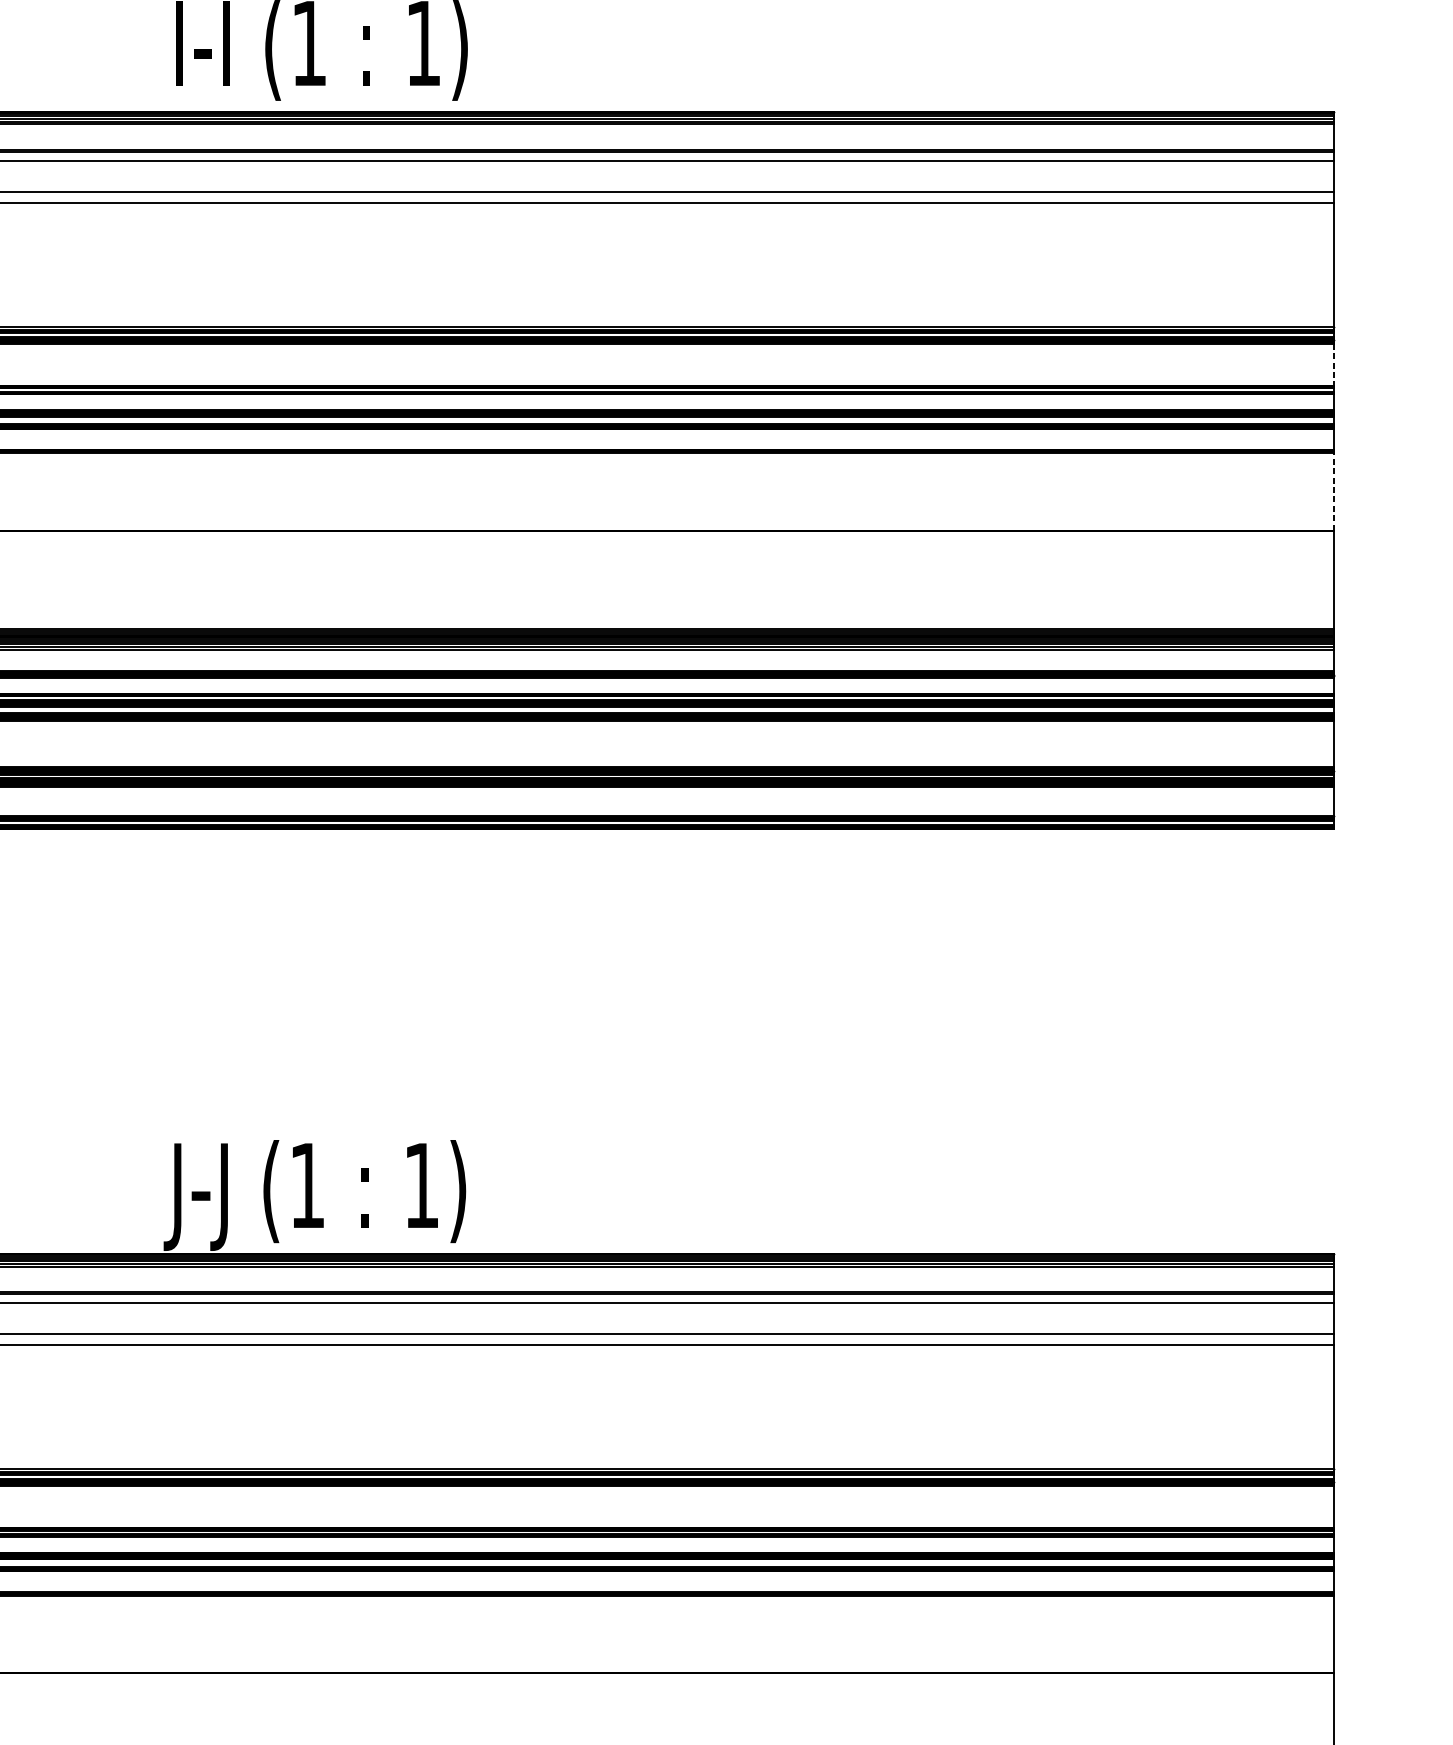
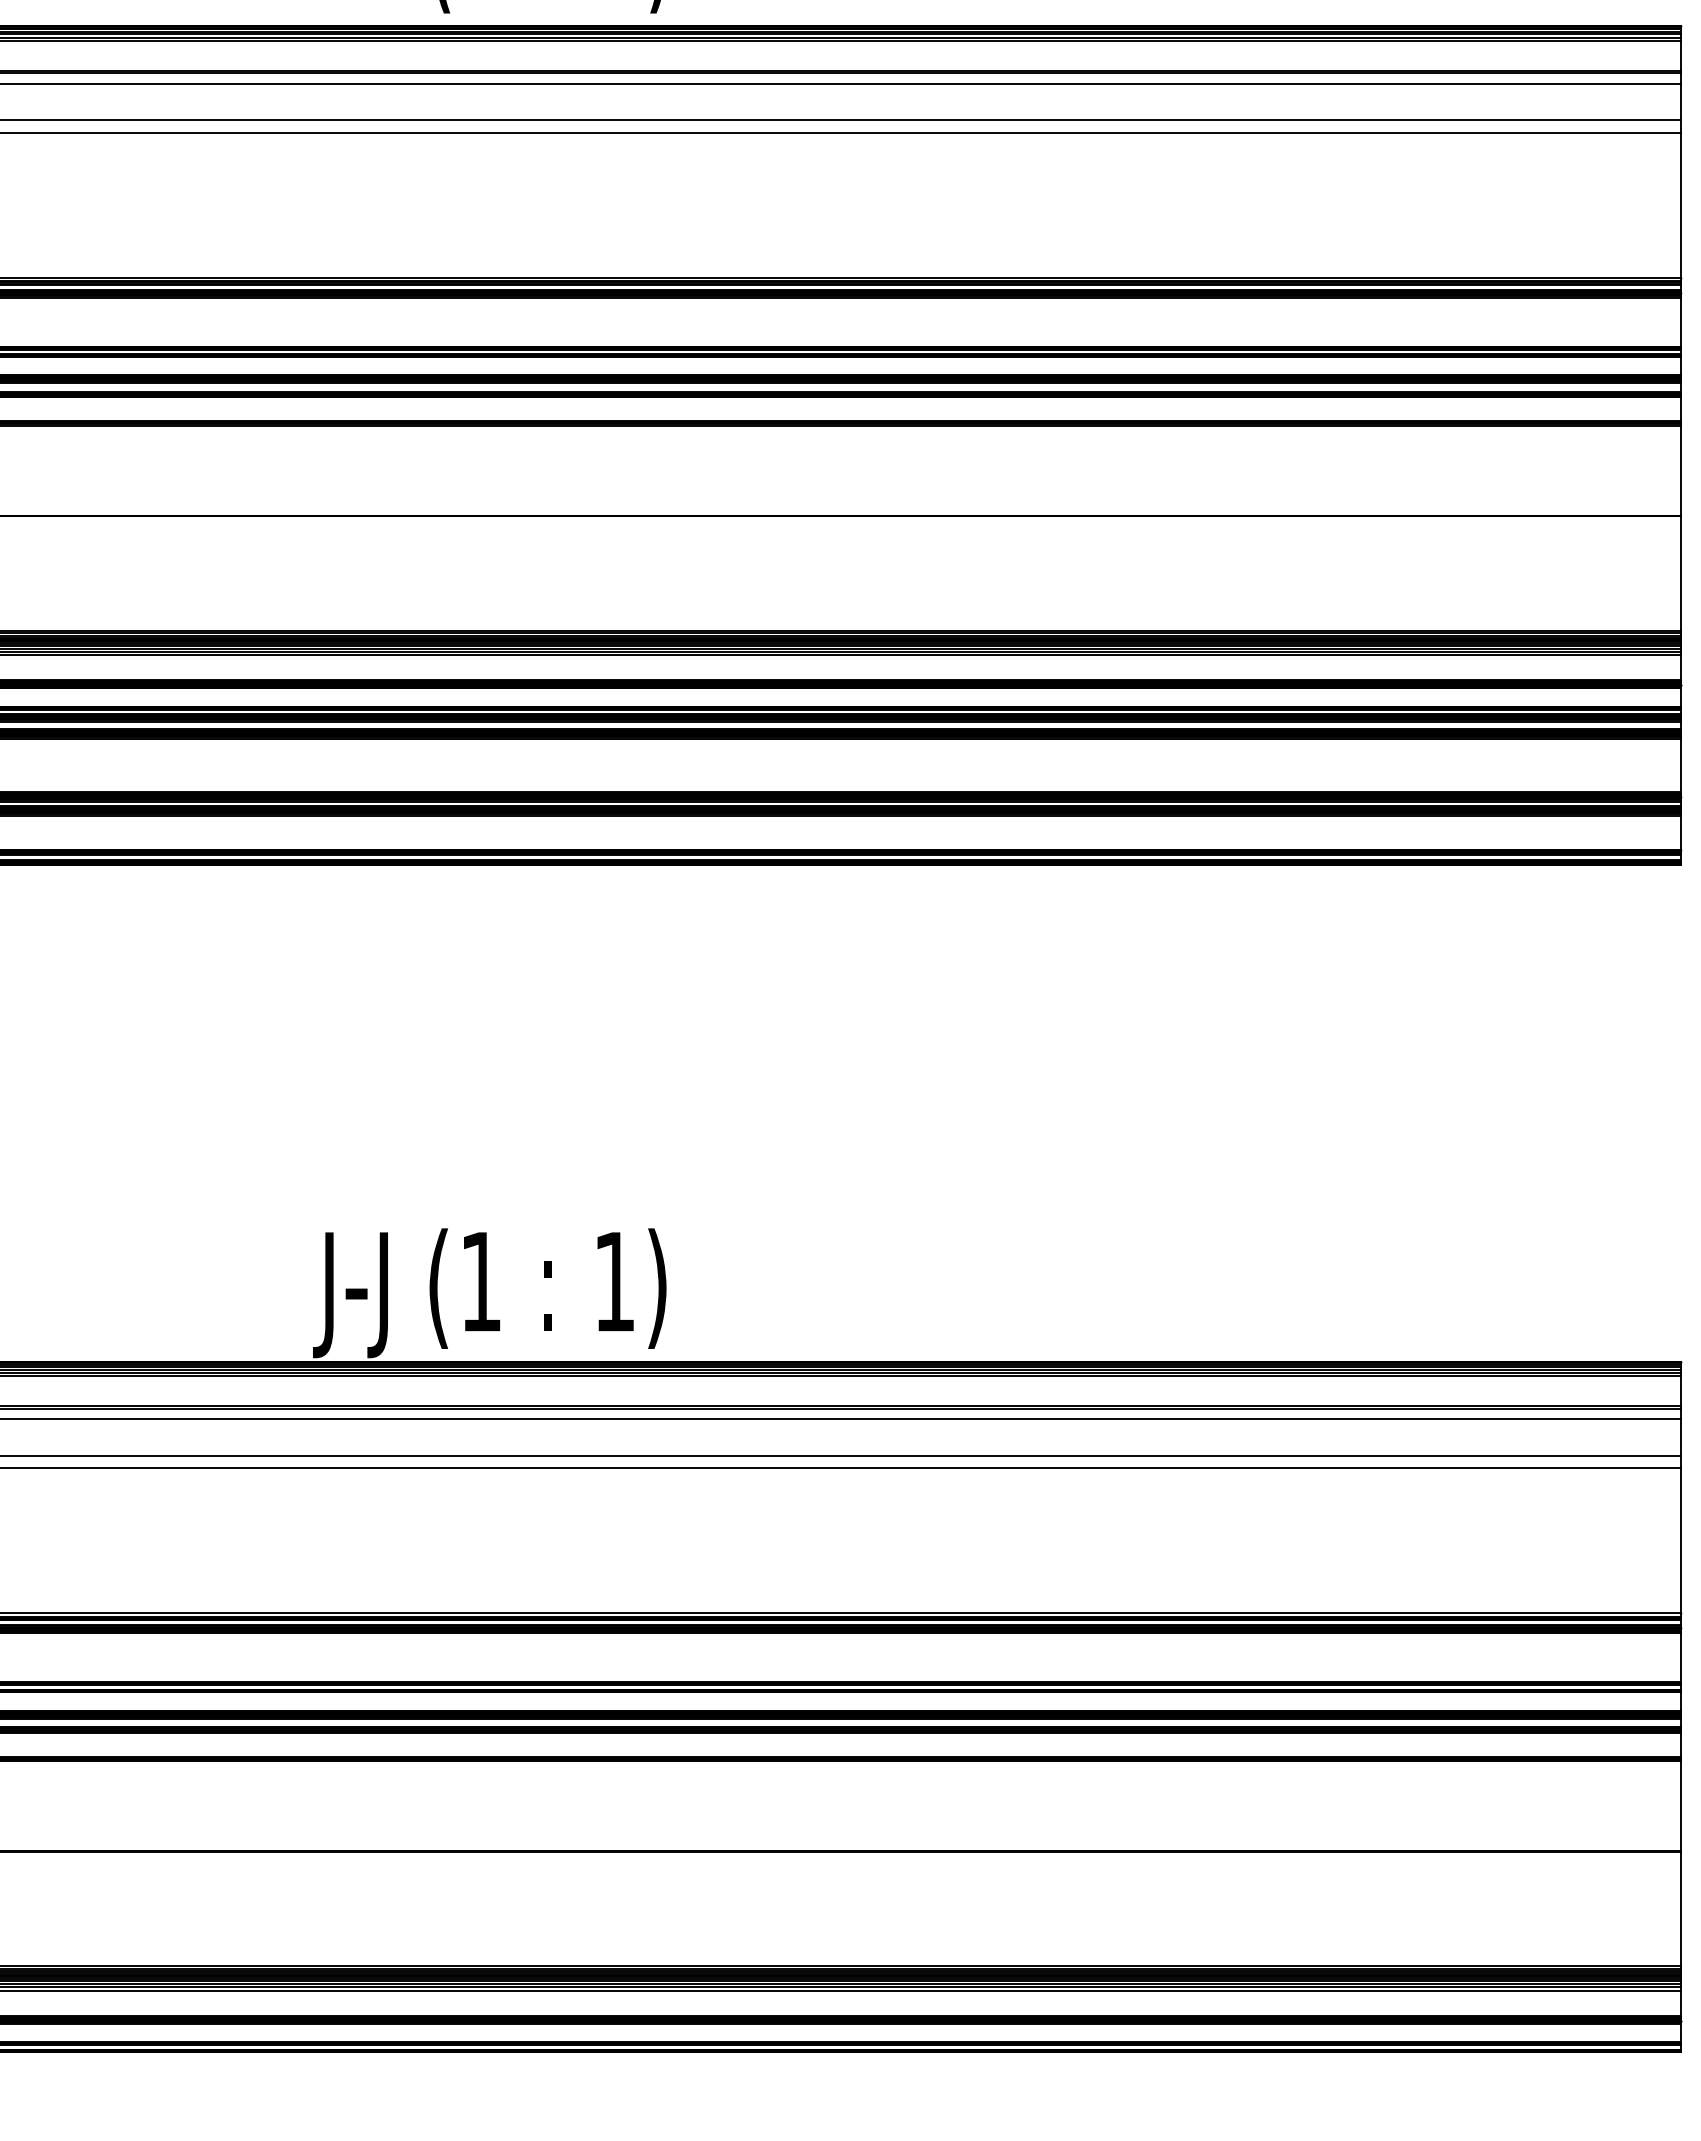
line: (1333, 365) -> (1680, 322), dashed -> solid
line: (1333, 491) -> (1680, 470), dashed -> solid

